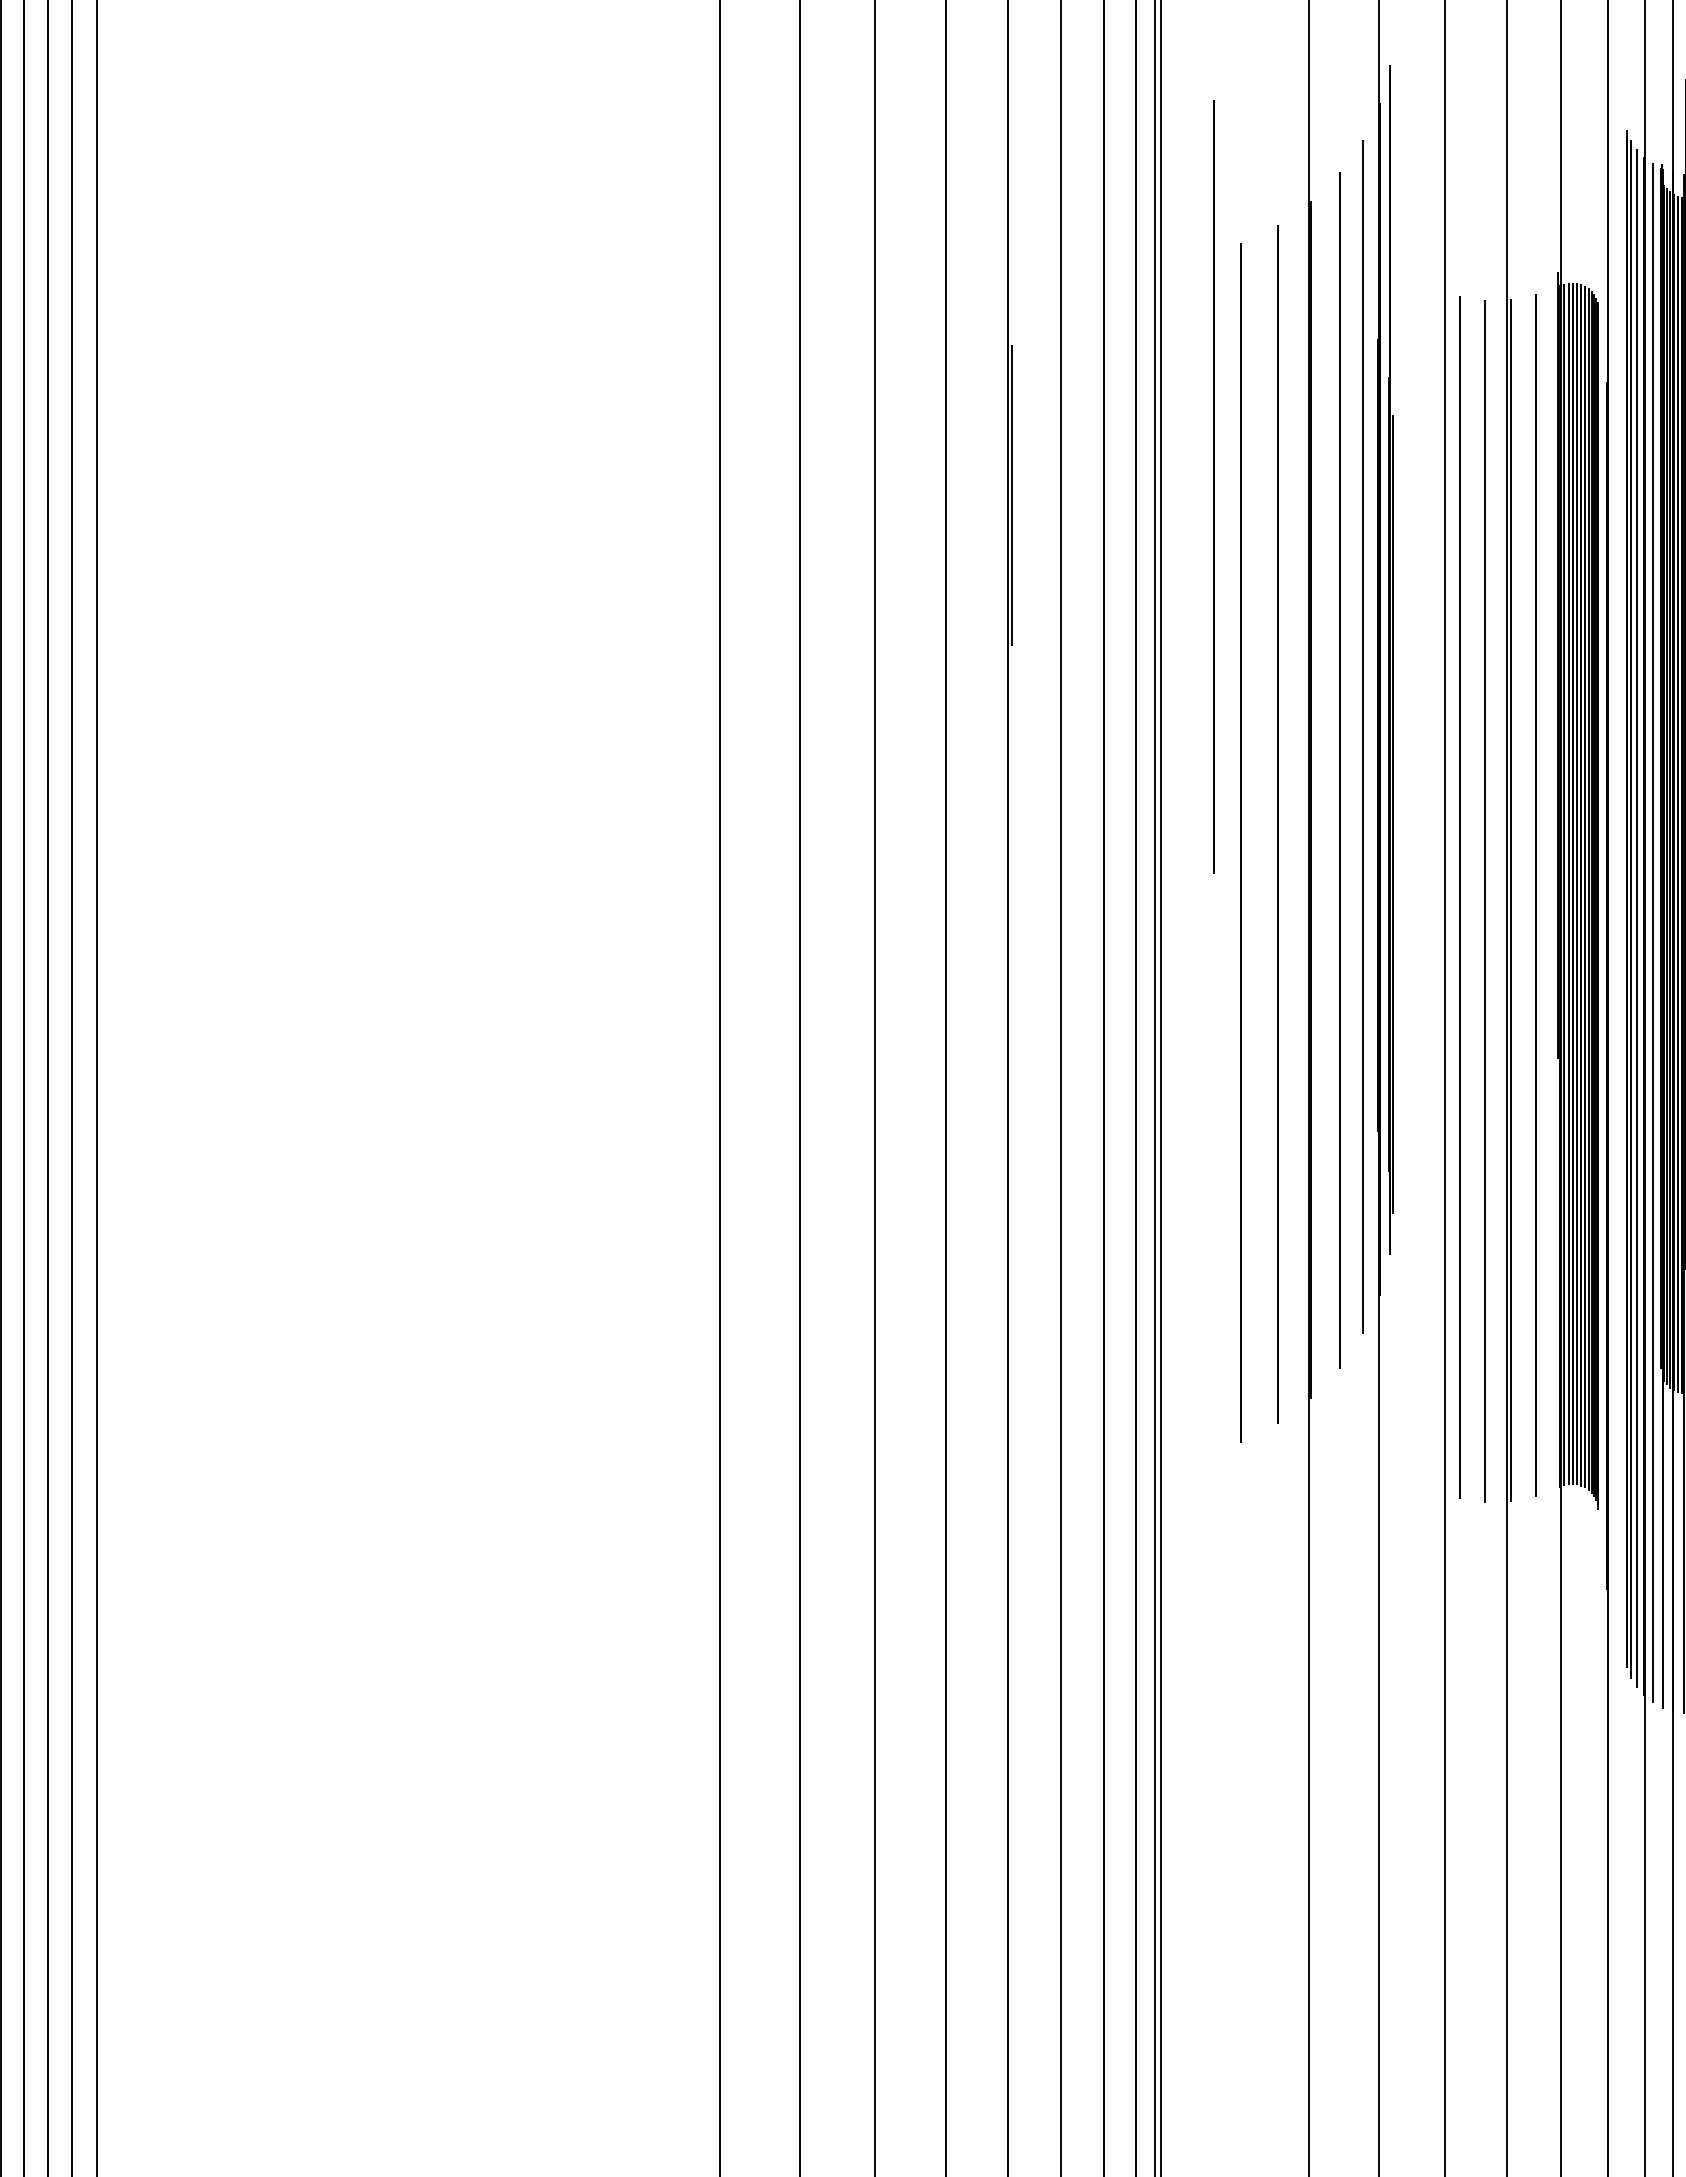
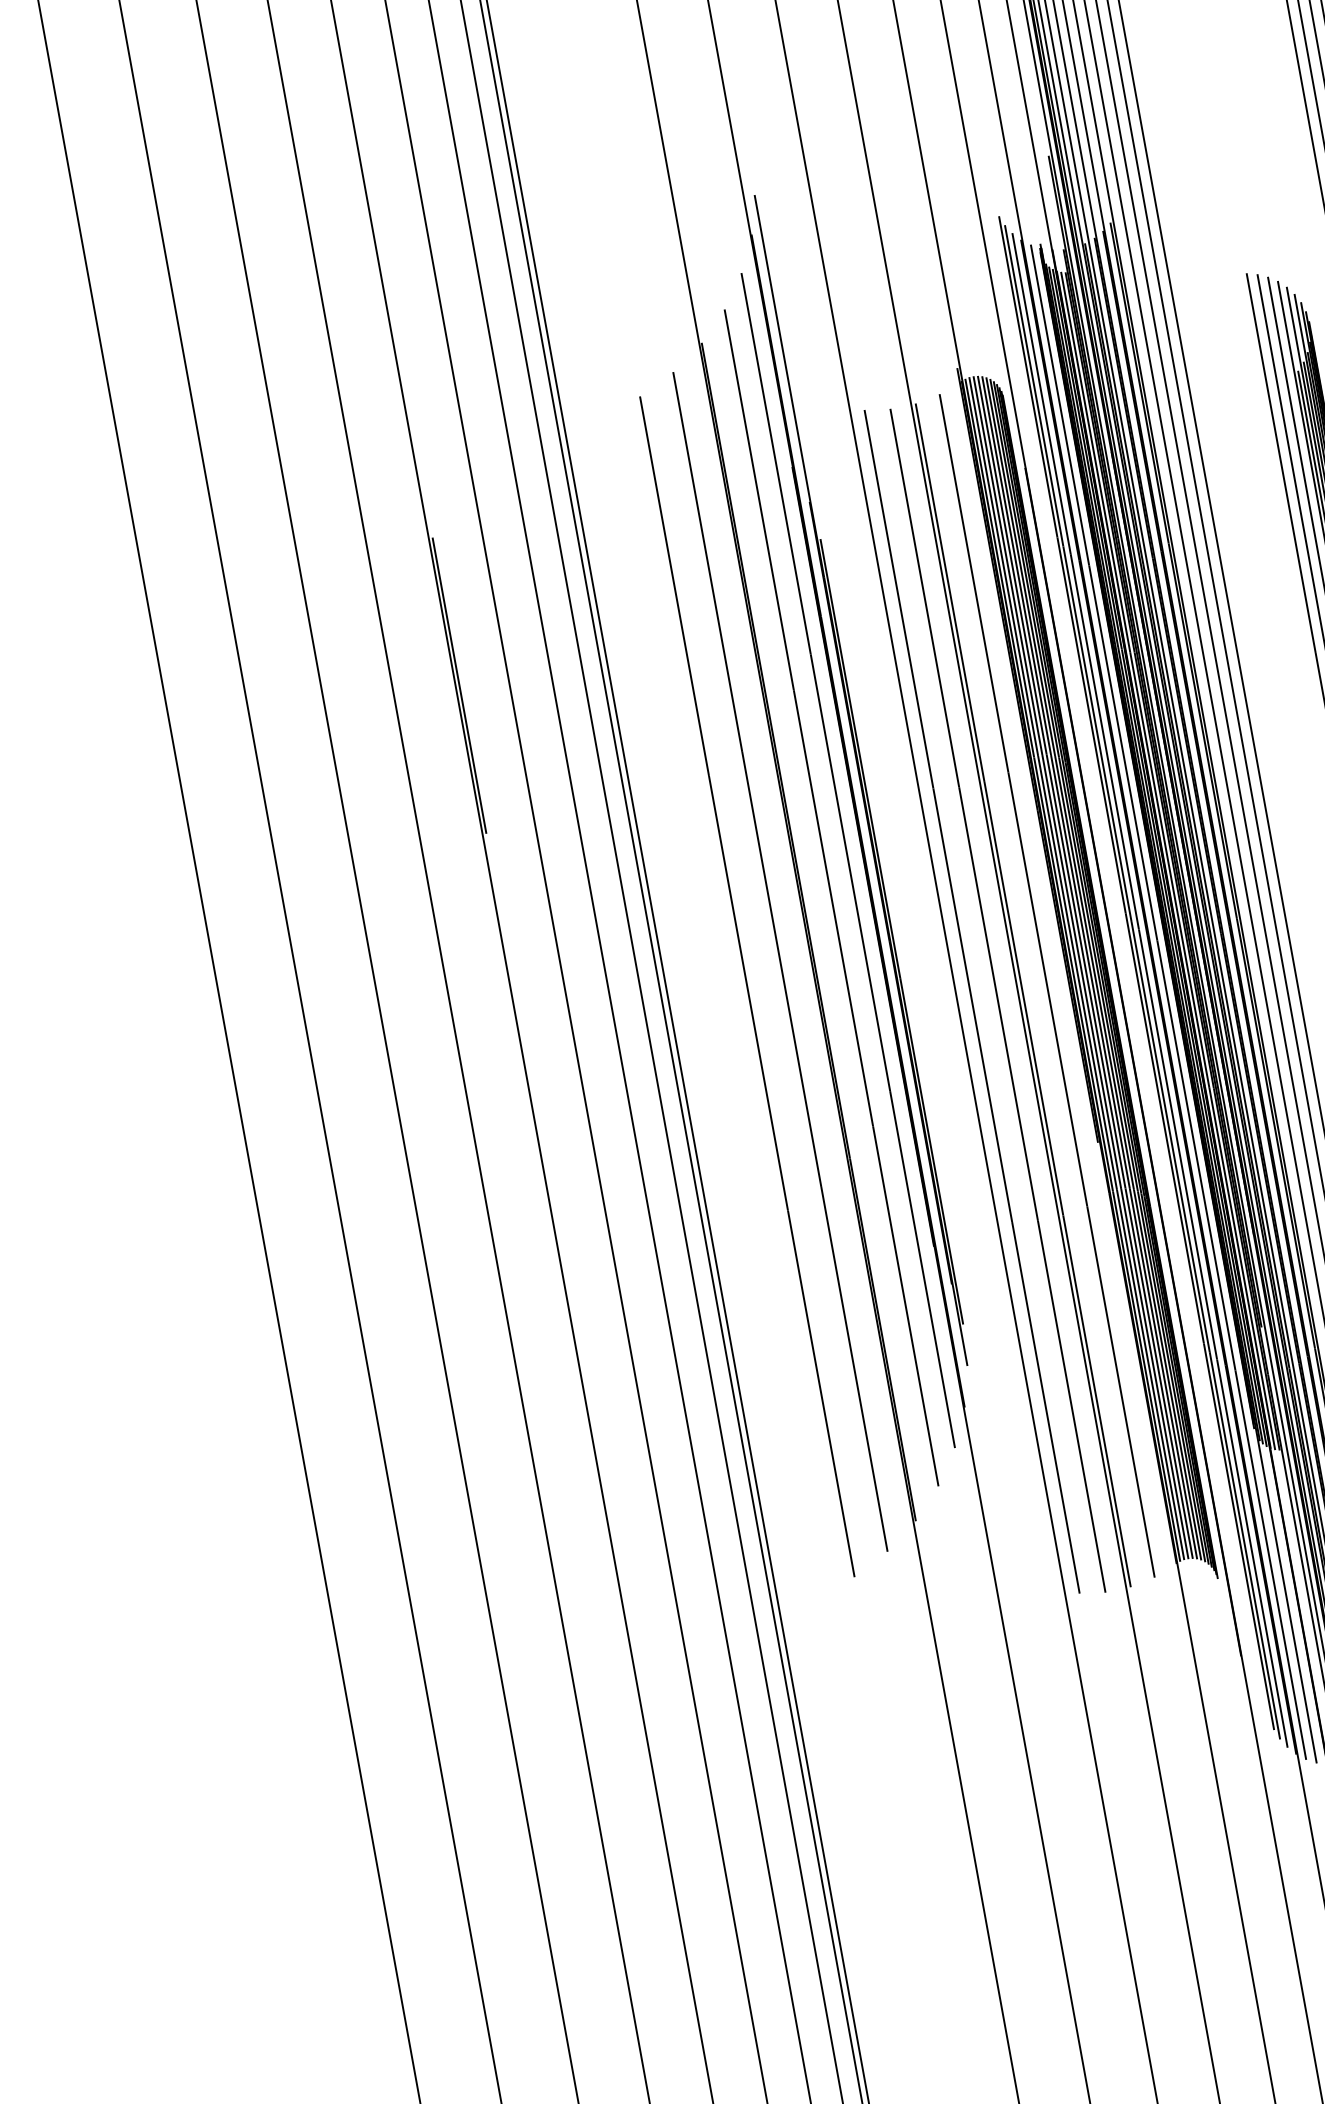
line: (1213, 486) -> (656, 641), removed

